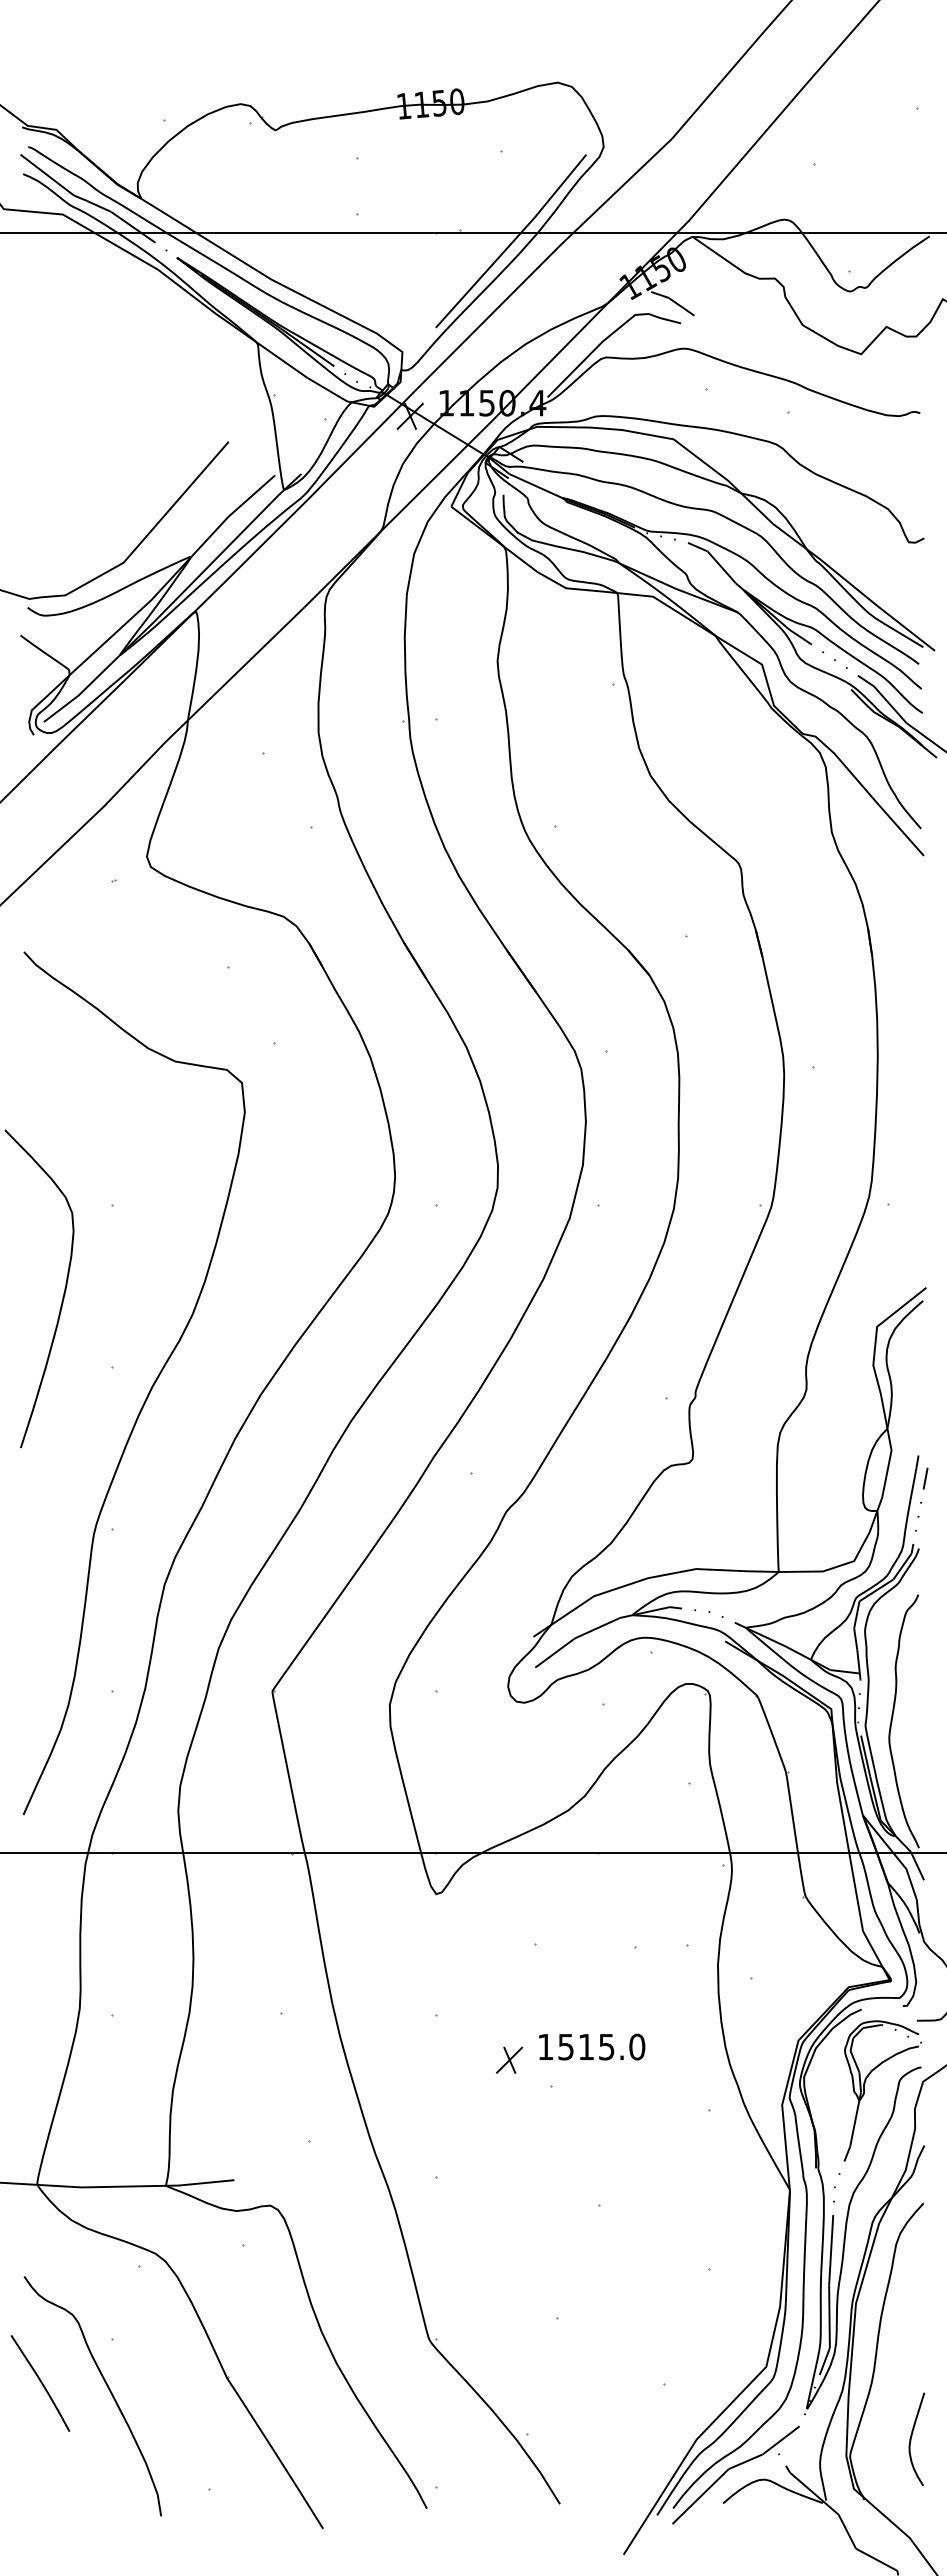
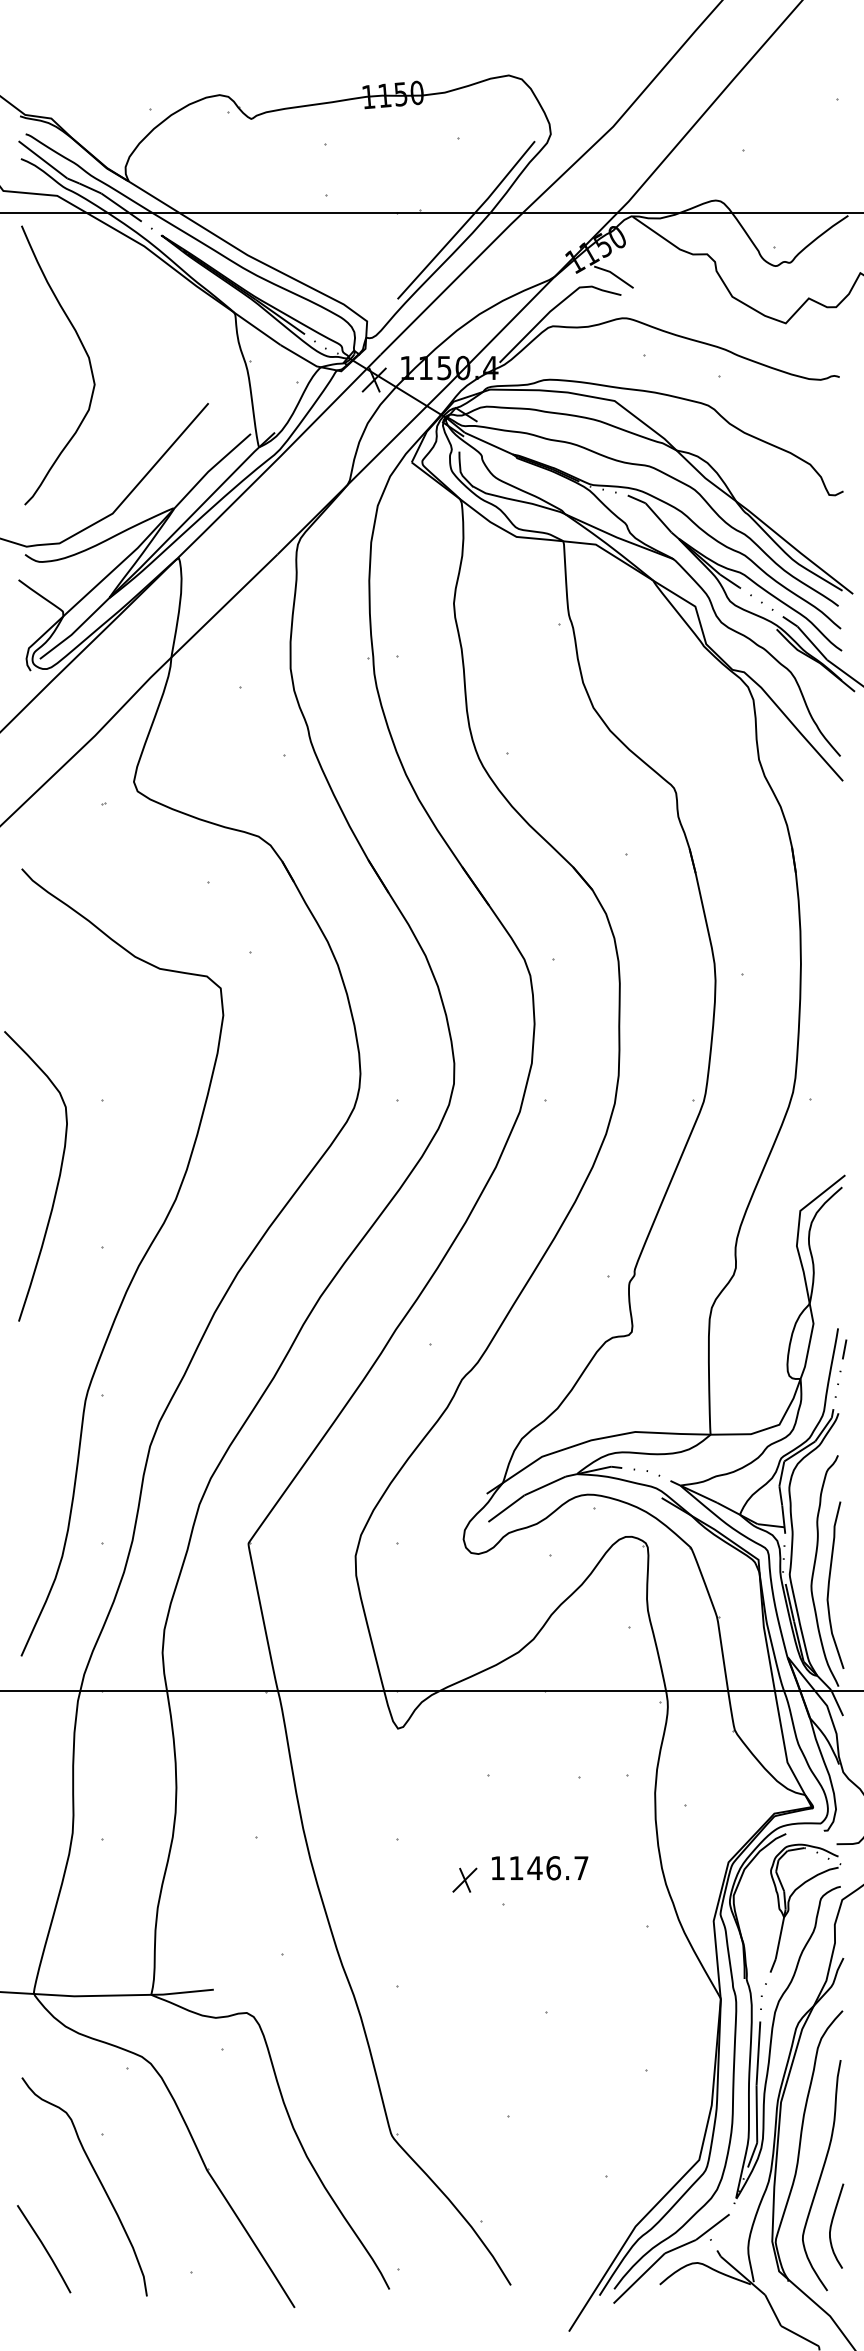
curve: (93, 386) -> (85, 352), added
curve: (909, 1736) -> (829, 1584), added
text: (601, 2046) -> (548, 1867), 1515.0 -> 1146.7
line: (40, 2382) -> (44, 2248), moved
curve: (900, 2383) -> (821, 2175), added

